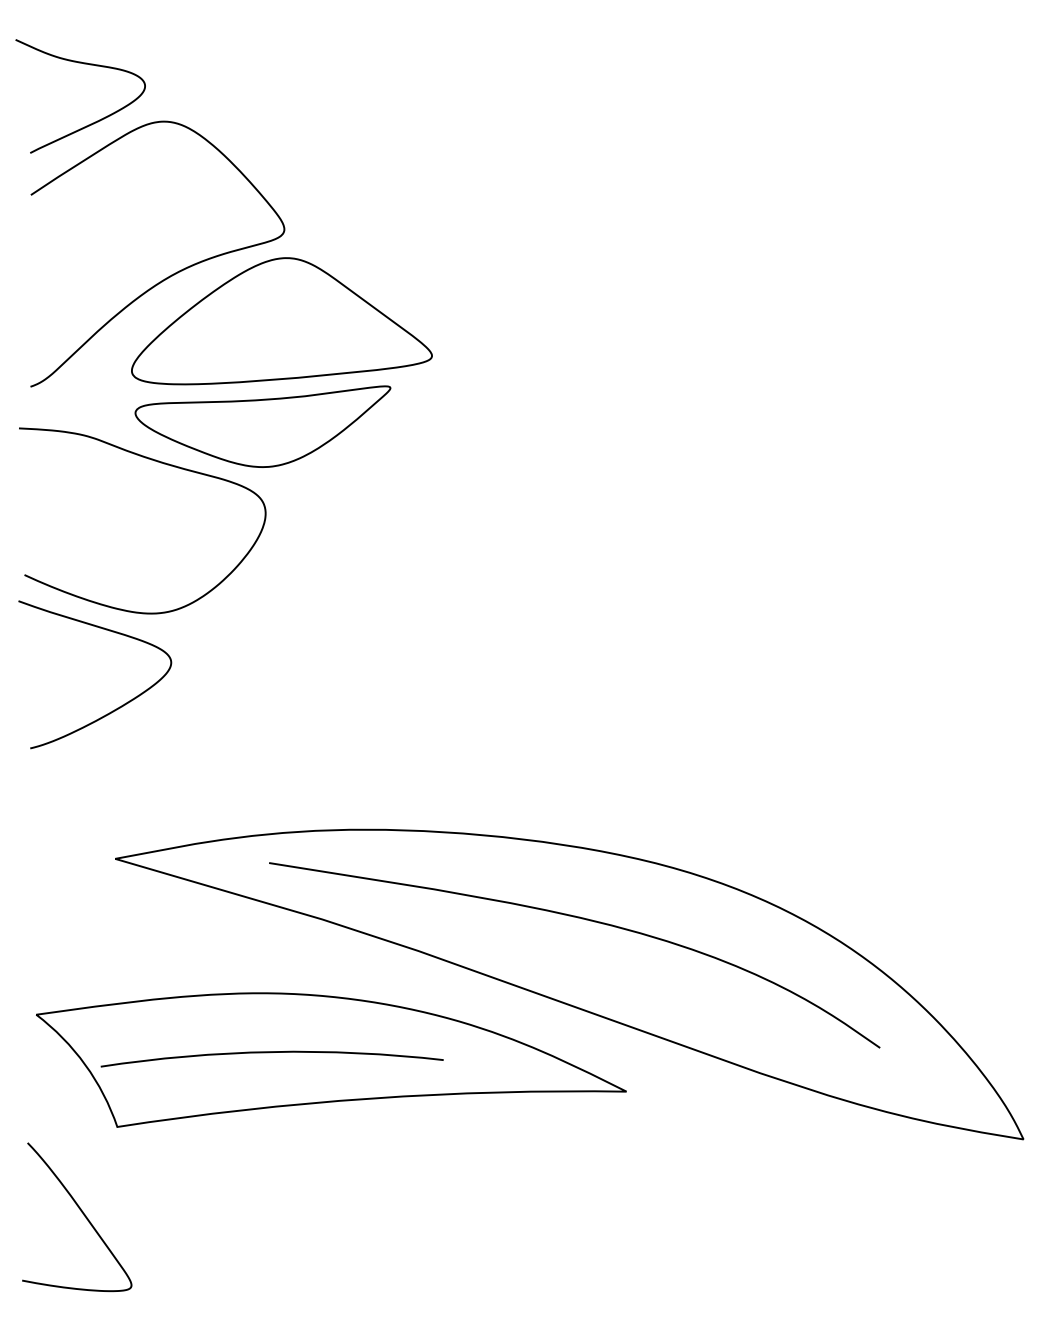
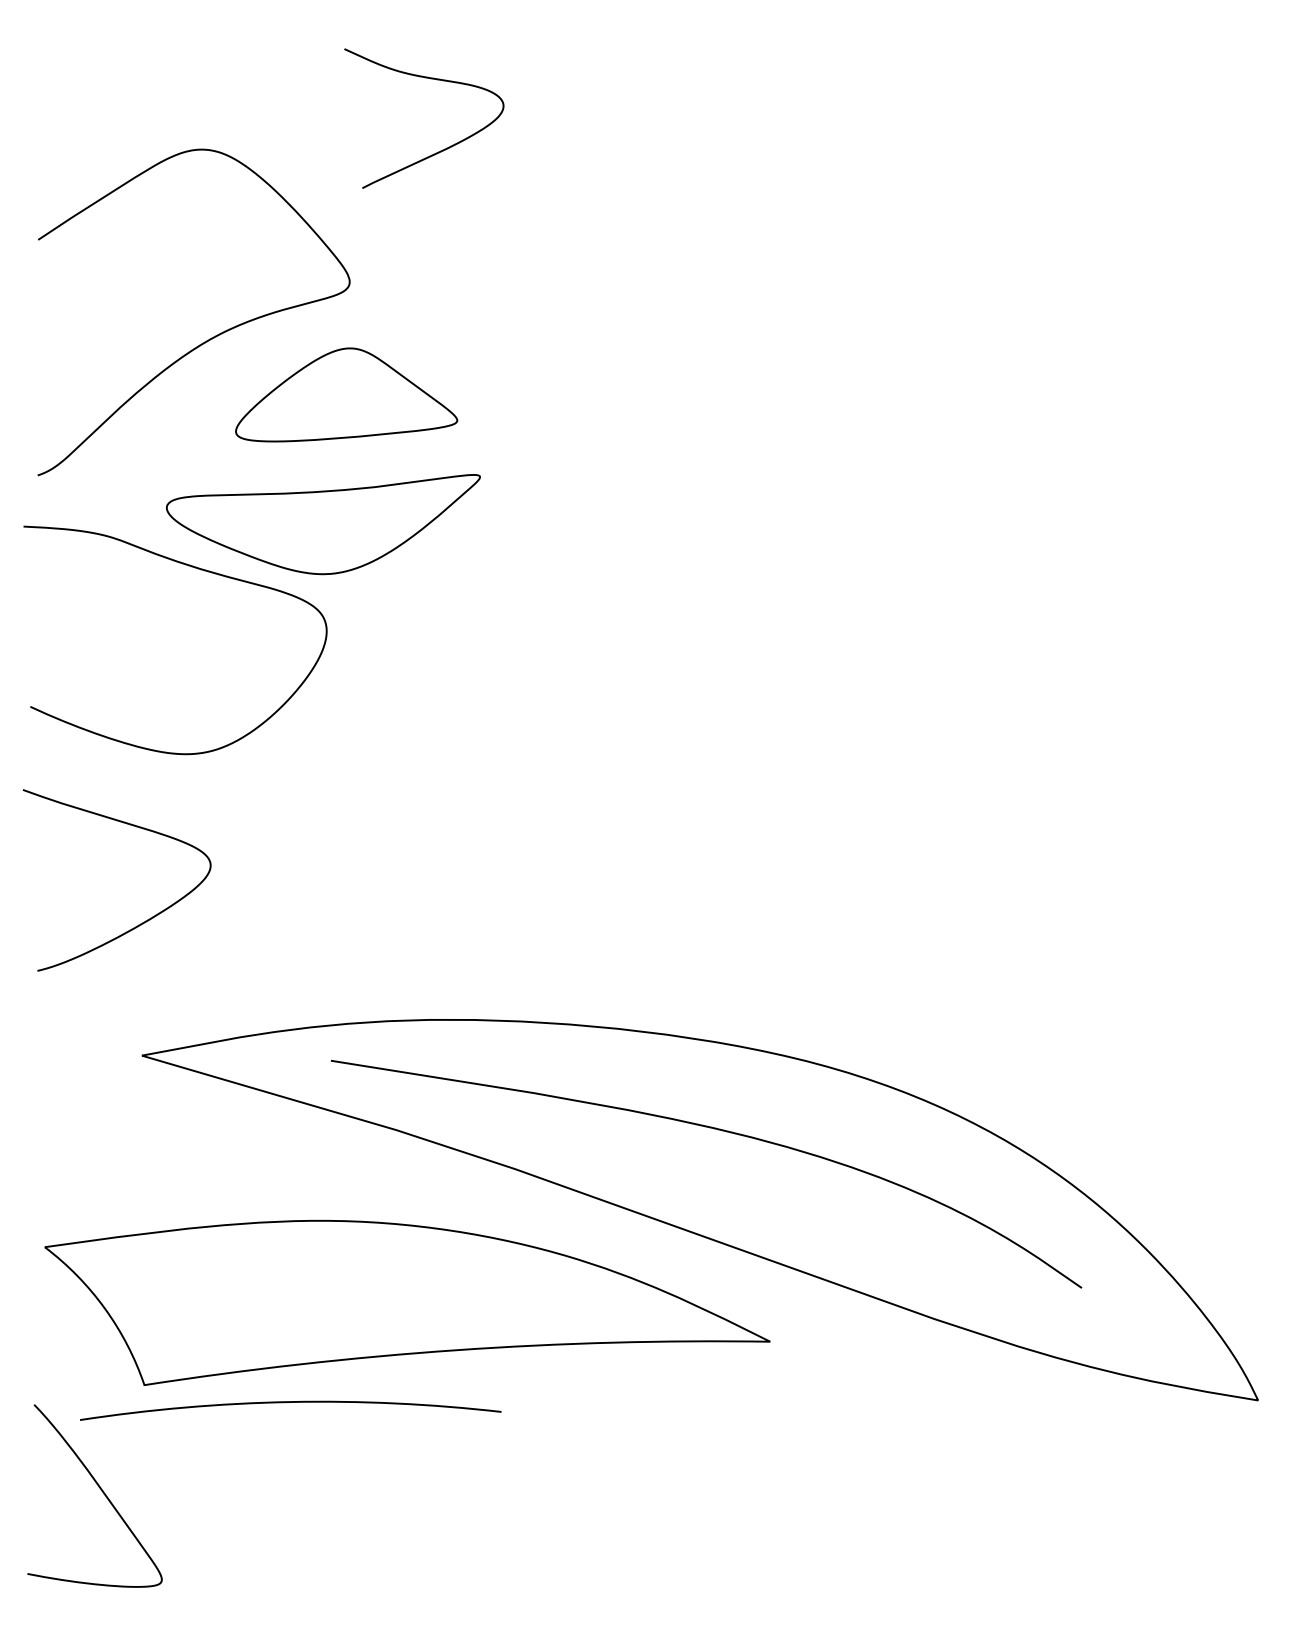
curve: (93, 122) -> (440, 150), moved
part: (281, 320) -> (346, 394), size x0.6
curve: (112, 710) -> (138, 924), moved
arc: (271, 1052) -> (290, 1402), moved

